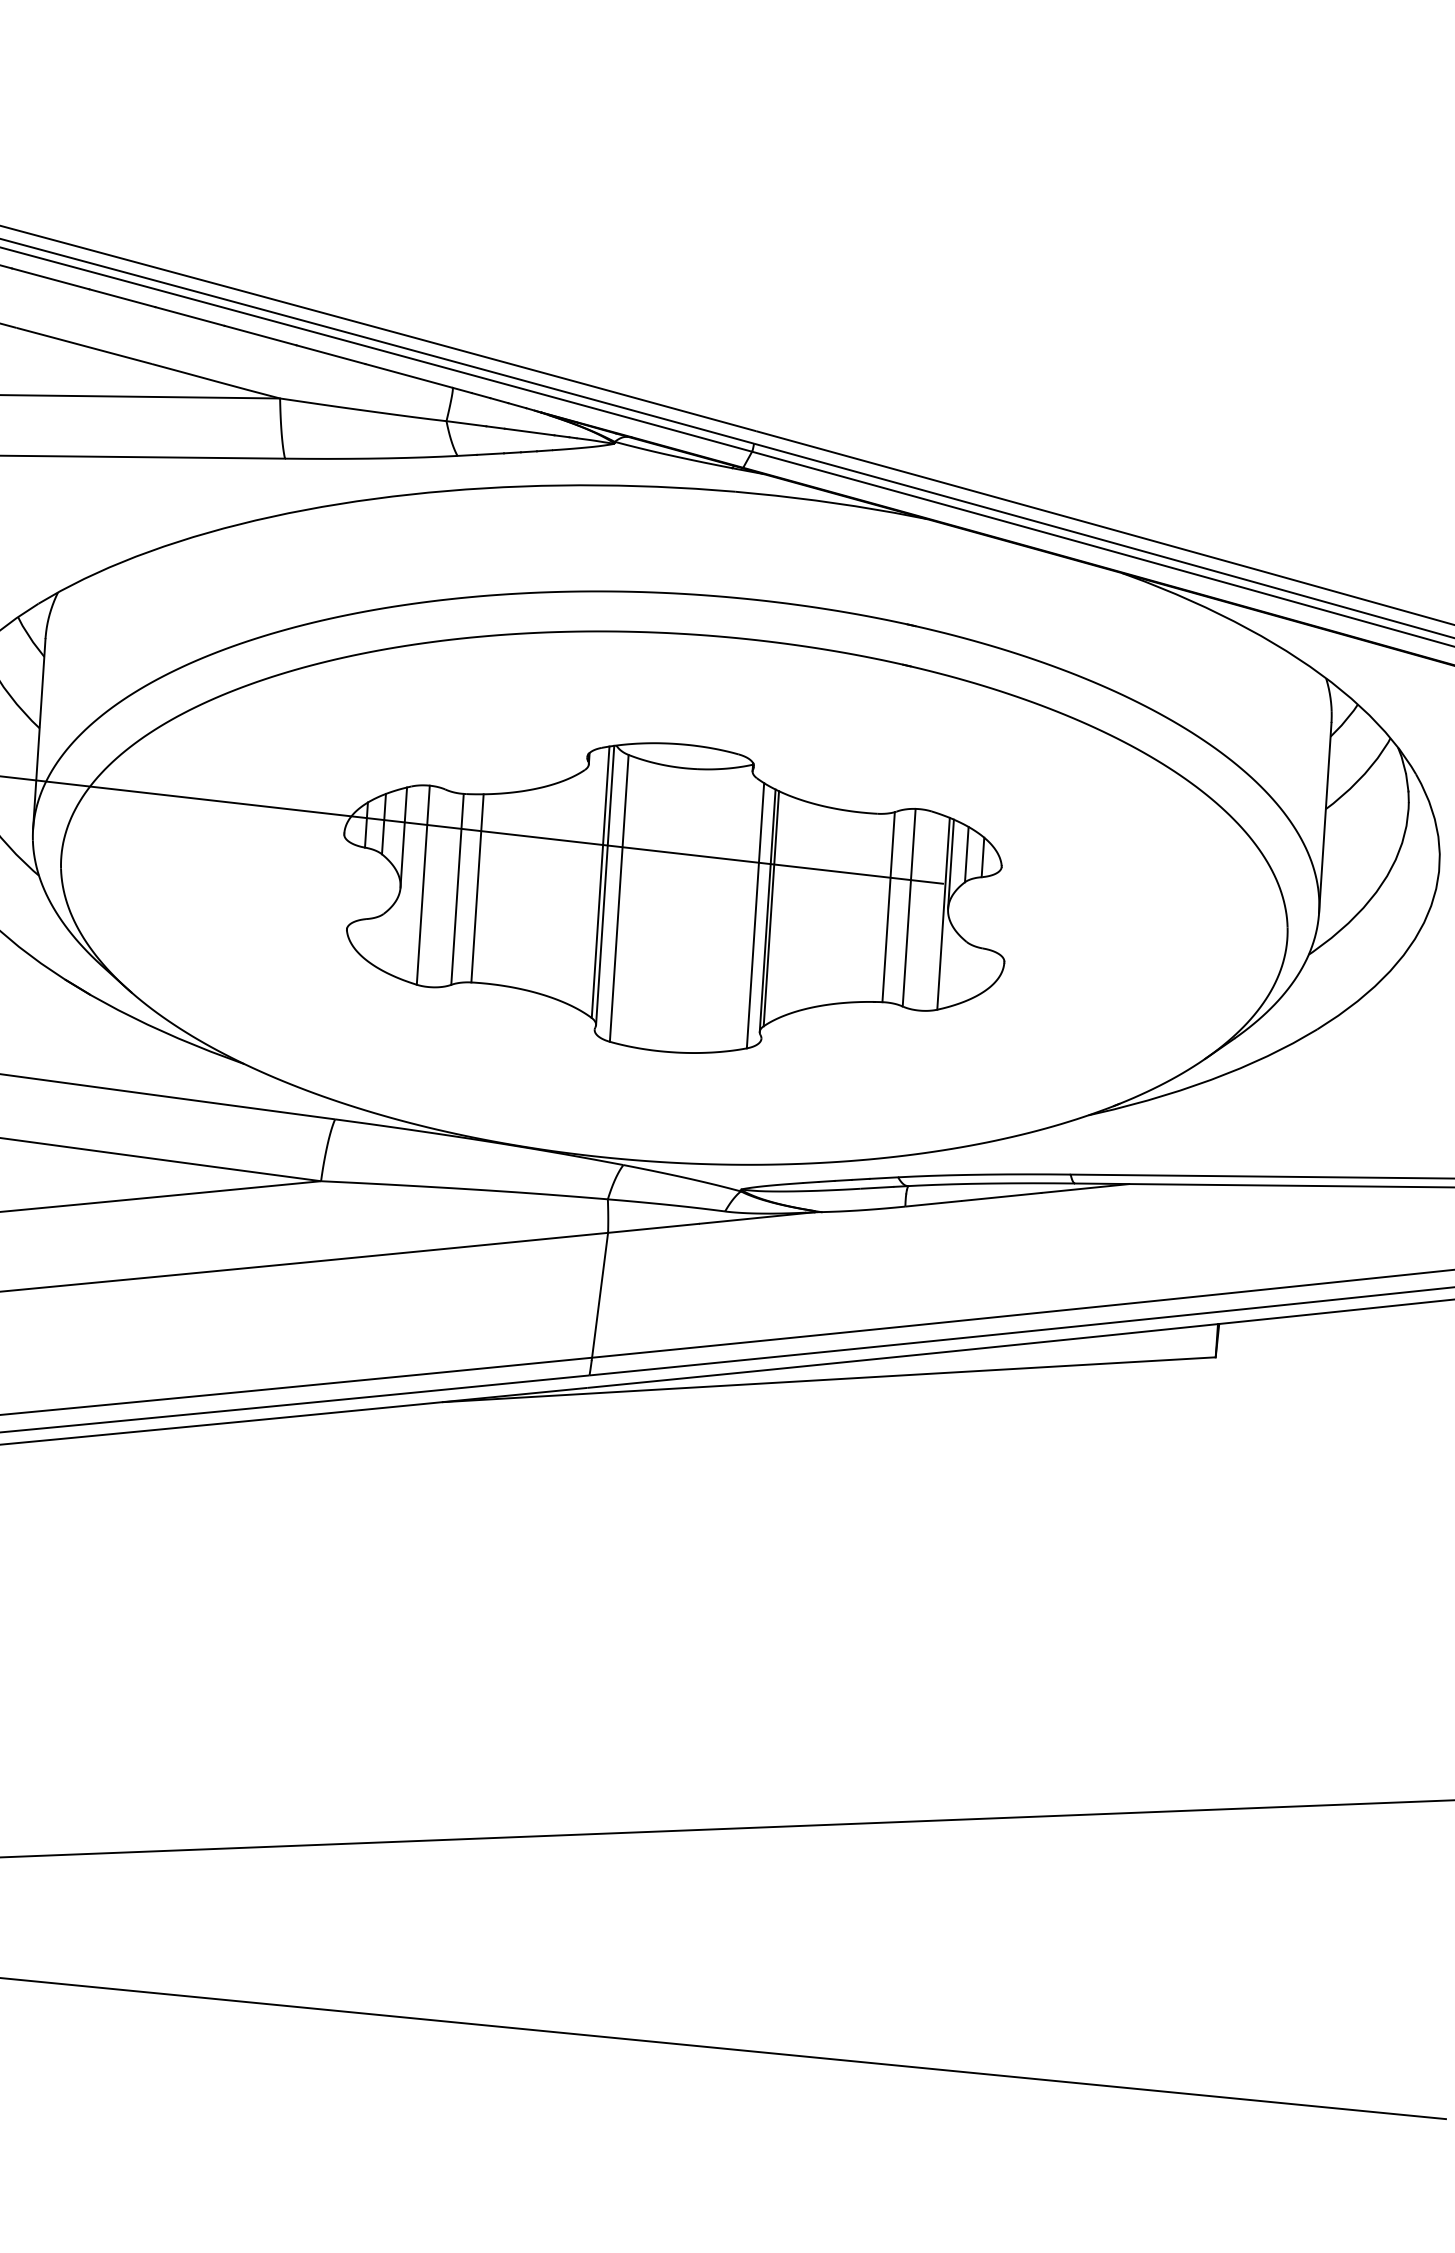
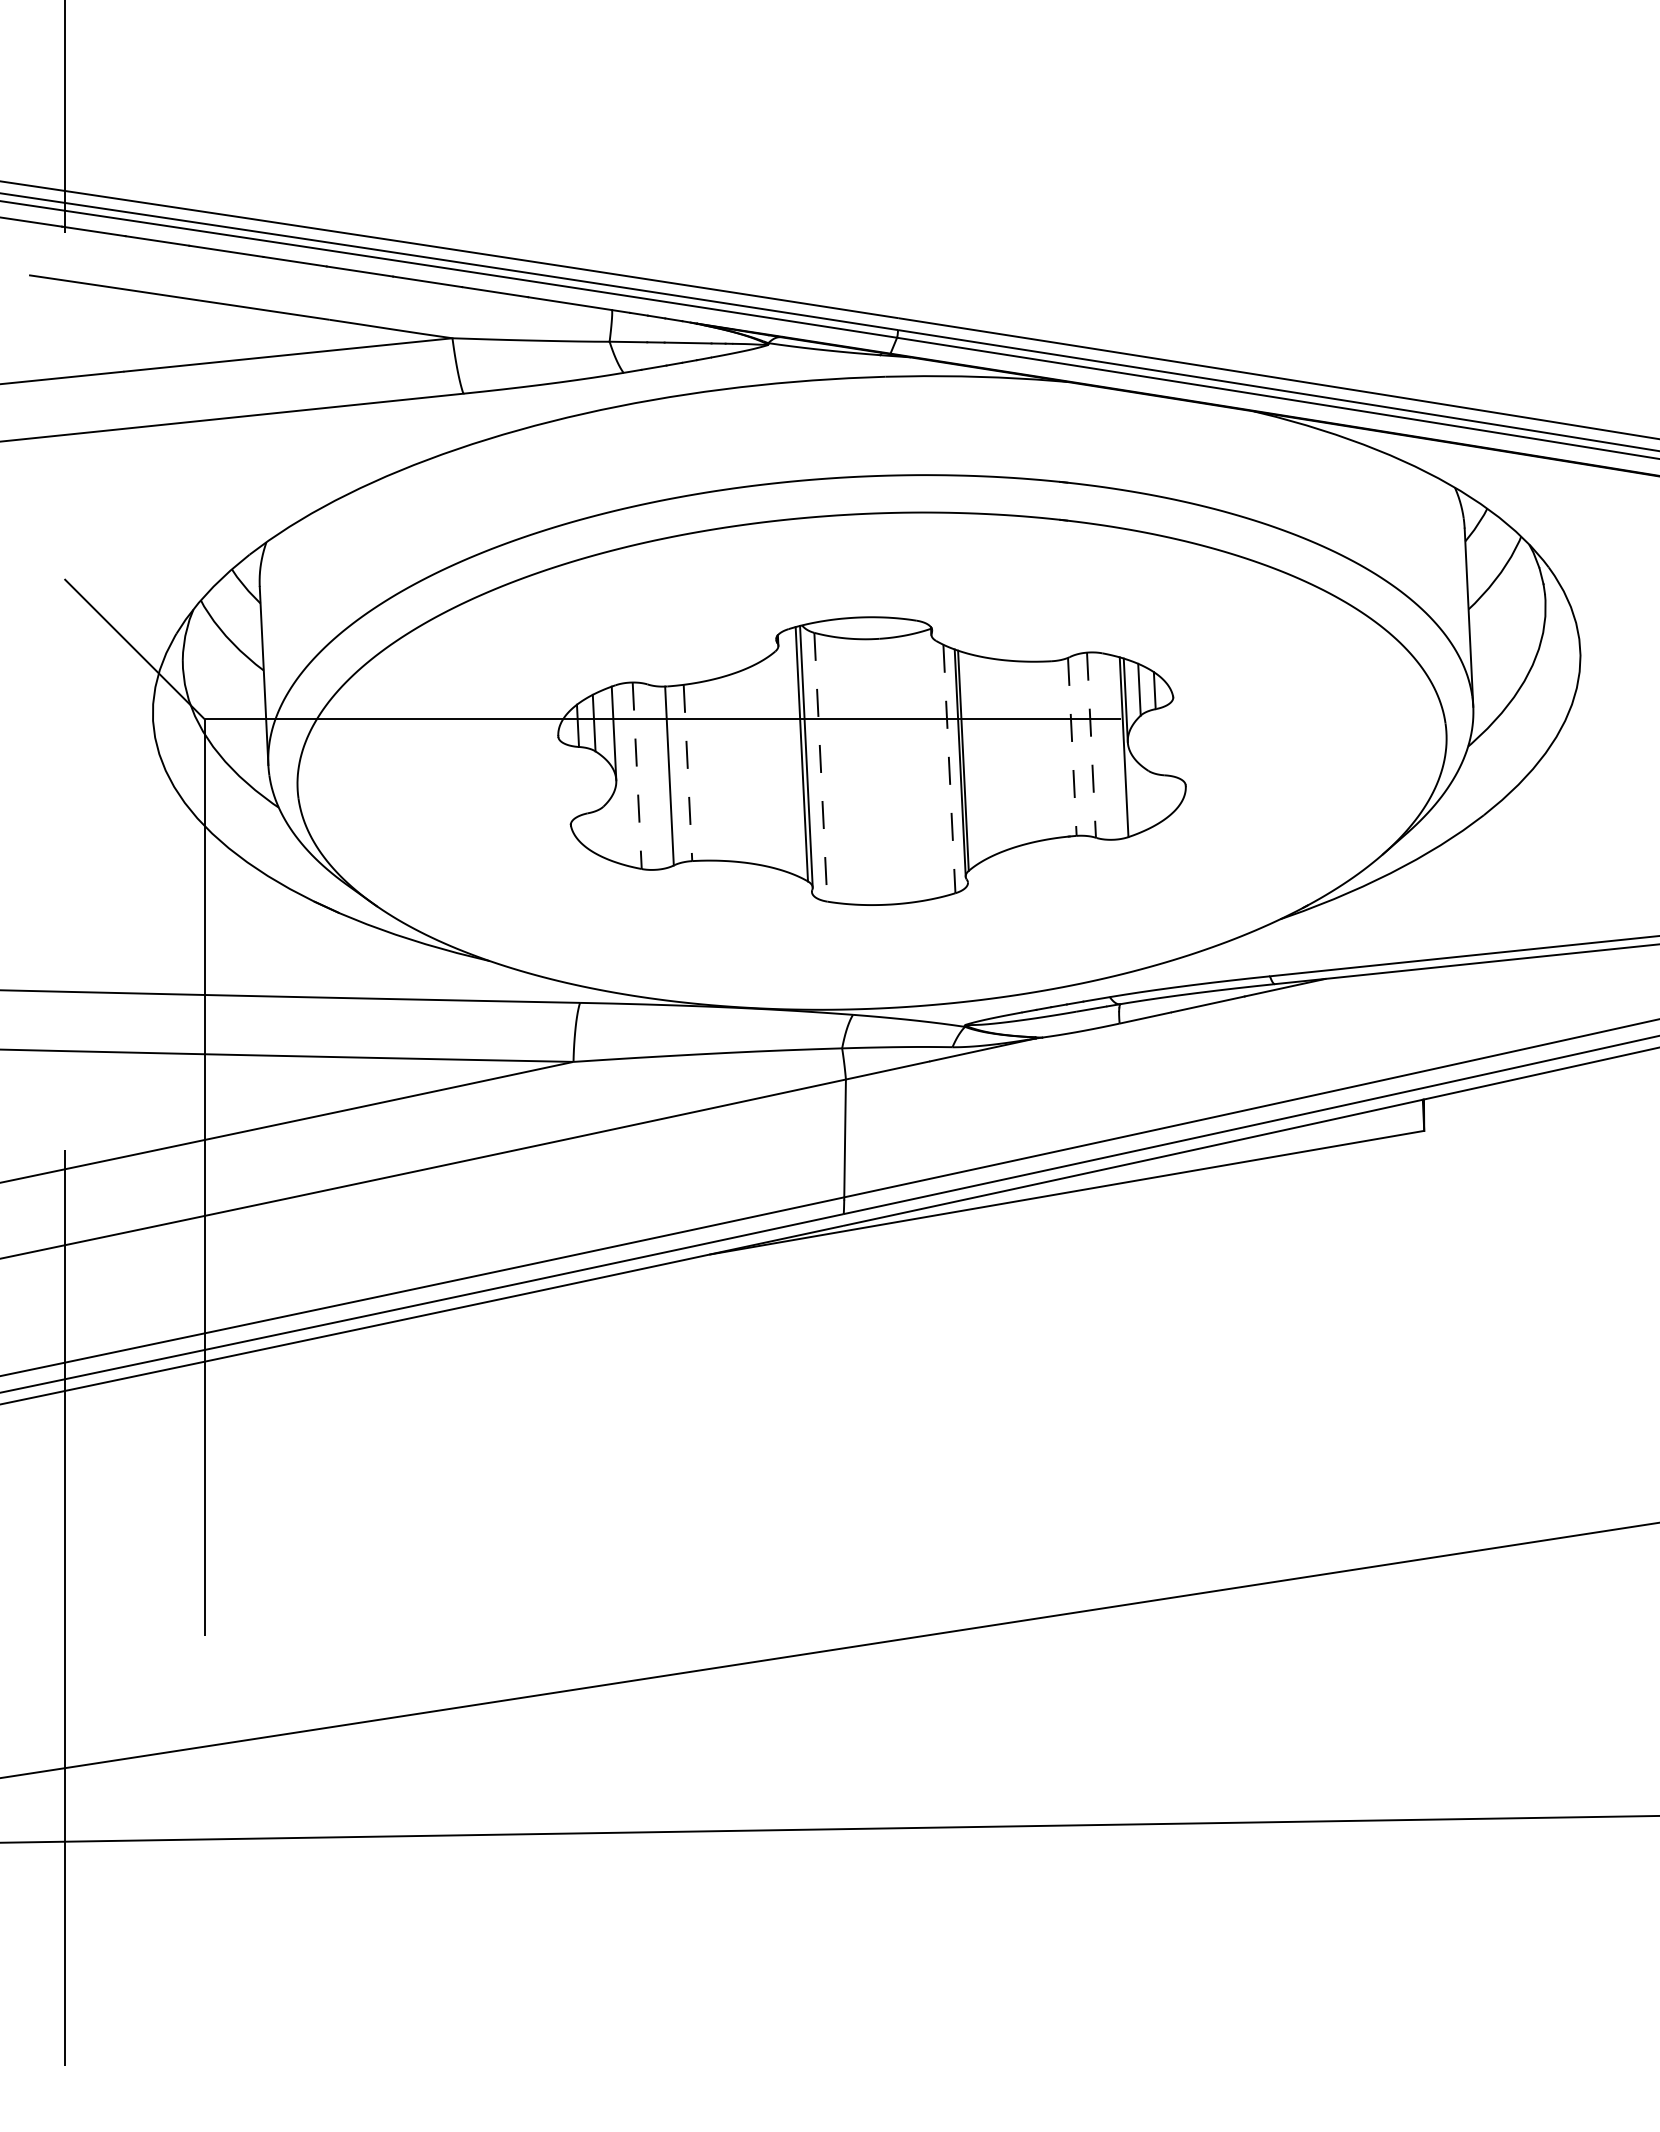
line: (423, 886) -> (637, 776), solid -> dashed
line: (478, 888) -> (688, 773), solid -> dashed
line: (618, 898) -> (820, 767), solid -> dashed
line: (888, 907) -> (1072, 747), solid -> dashed
line: (909, 908) -> (1091, 745), solid -> dashed
line: (755, 916) -> (949, 769), solid -> dashed

